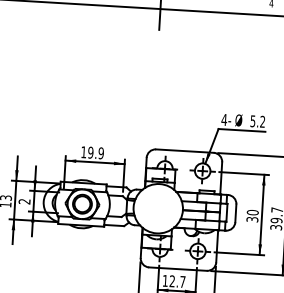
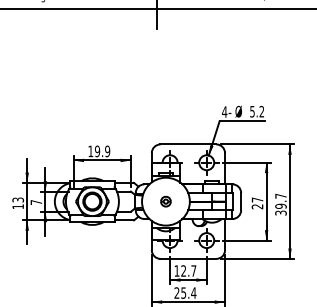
text: (24, 201) -> (36, 202), 2 -> 7
part: (157, 208) -> (165, 201), added
text: (252, 216) -> (257, 203), 30 -> 27

